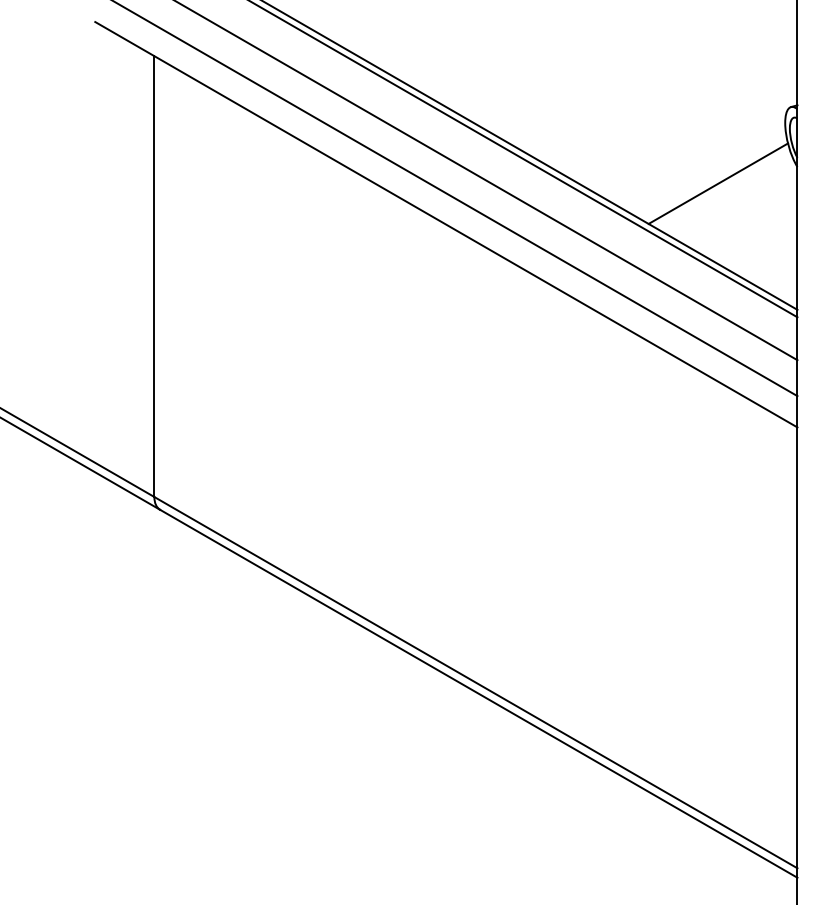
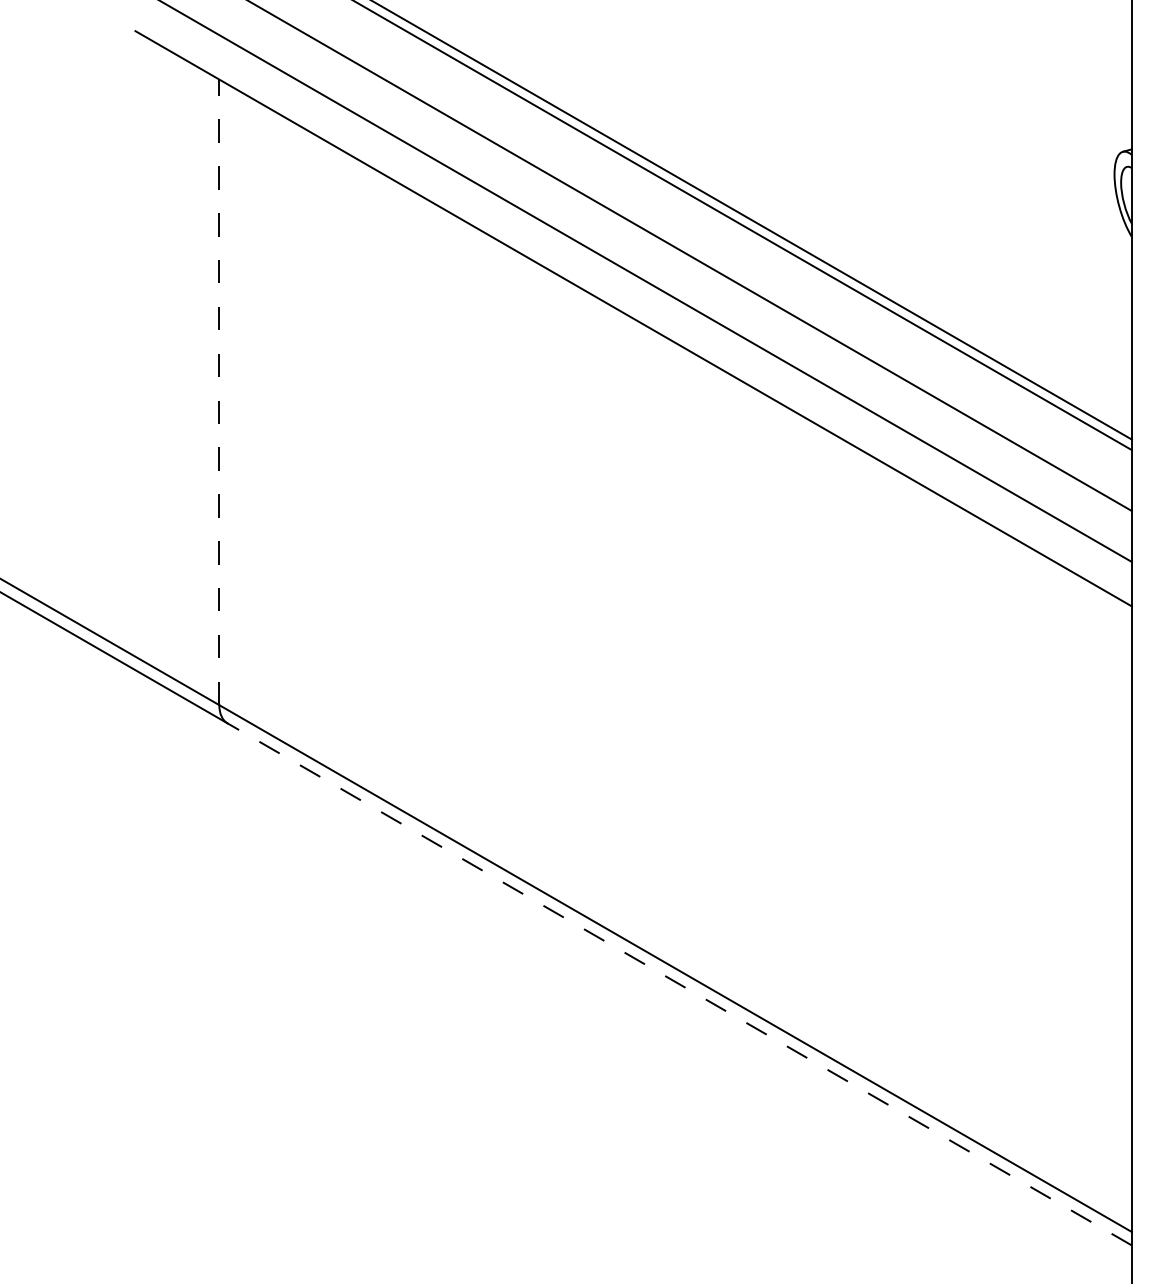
line: (718, 183) -> (1019, 260), removed
line: (154, 276) -> (219, 392), solid -> dashed
line: (478, 693) -> (679, 984), solid -> dashed

